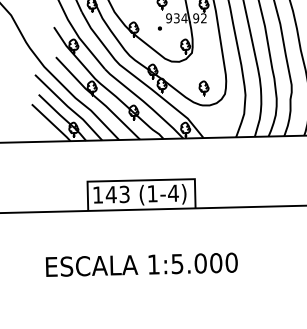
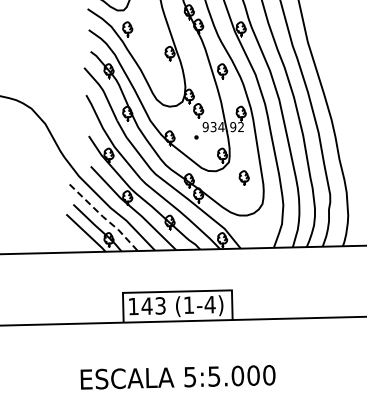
part: (203, 87) -> (243, 177), moved
line: (69, 107) -> (104, 217), solid -> dashed
text: (154, 264) -> (190, 377), 1:5.000 -> 5:5.000

